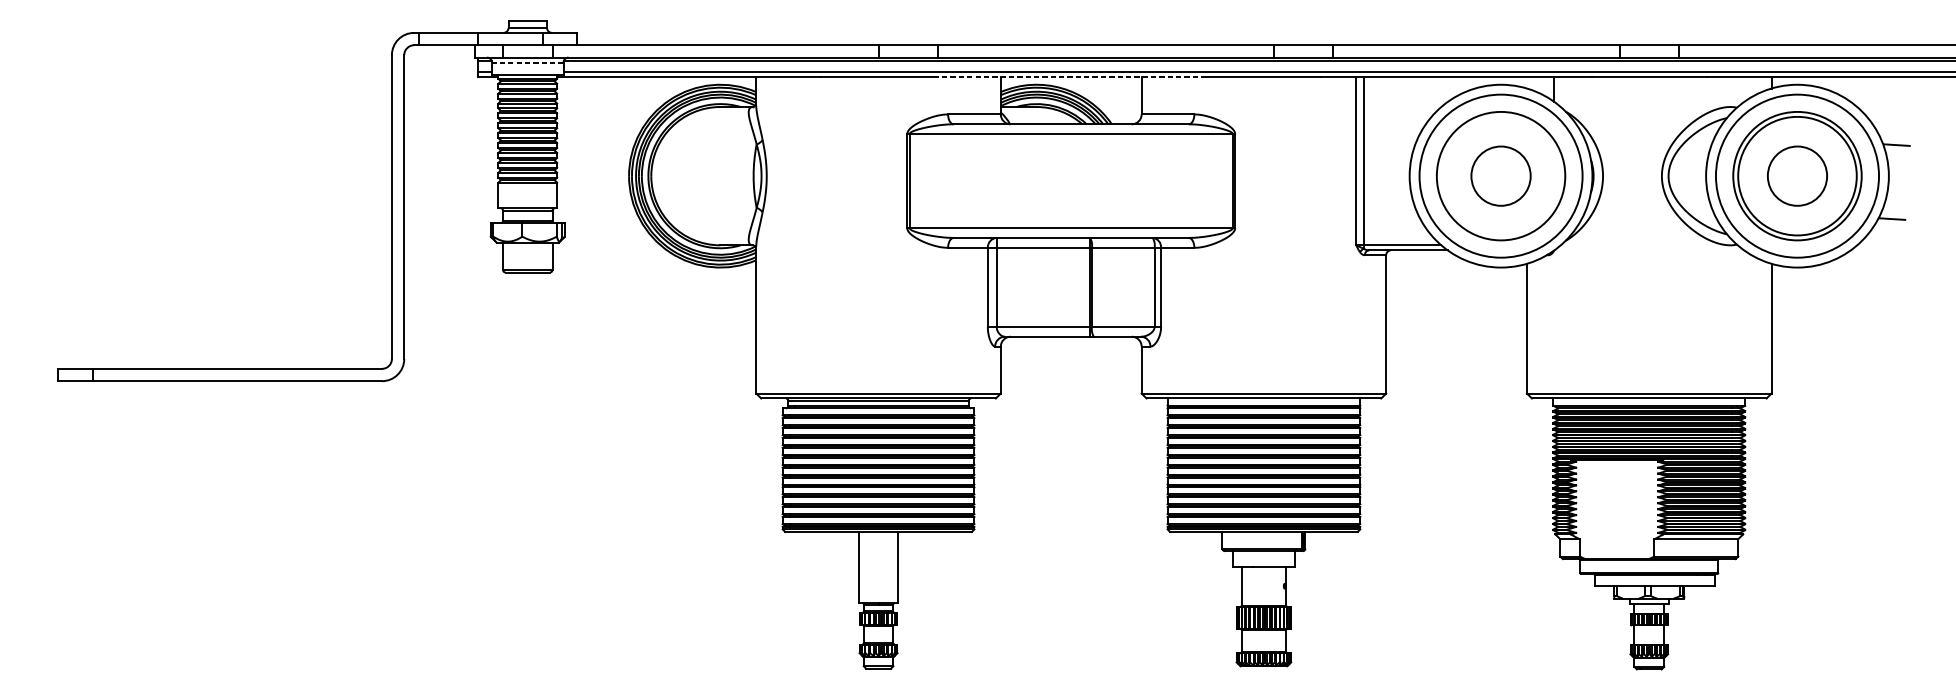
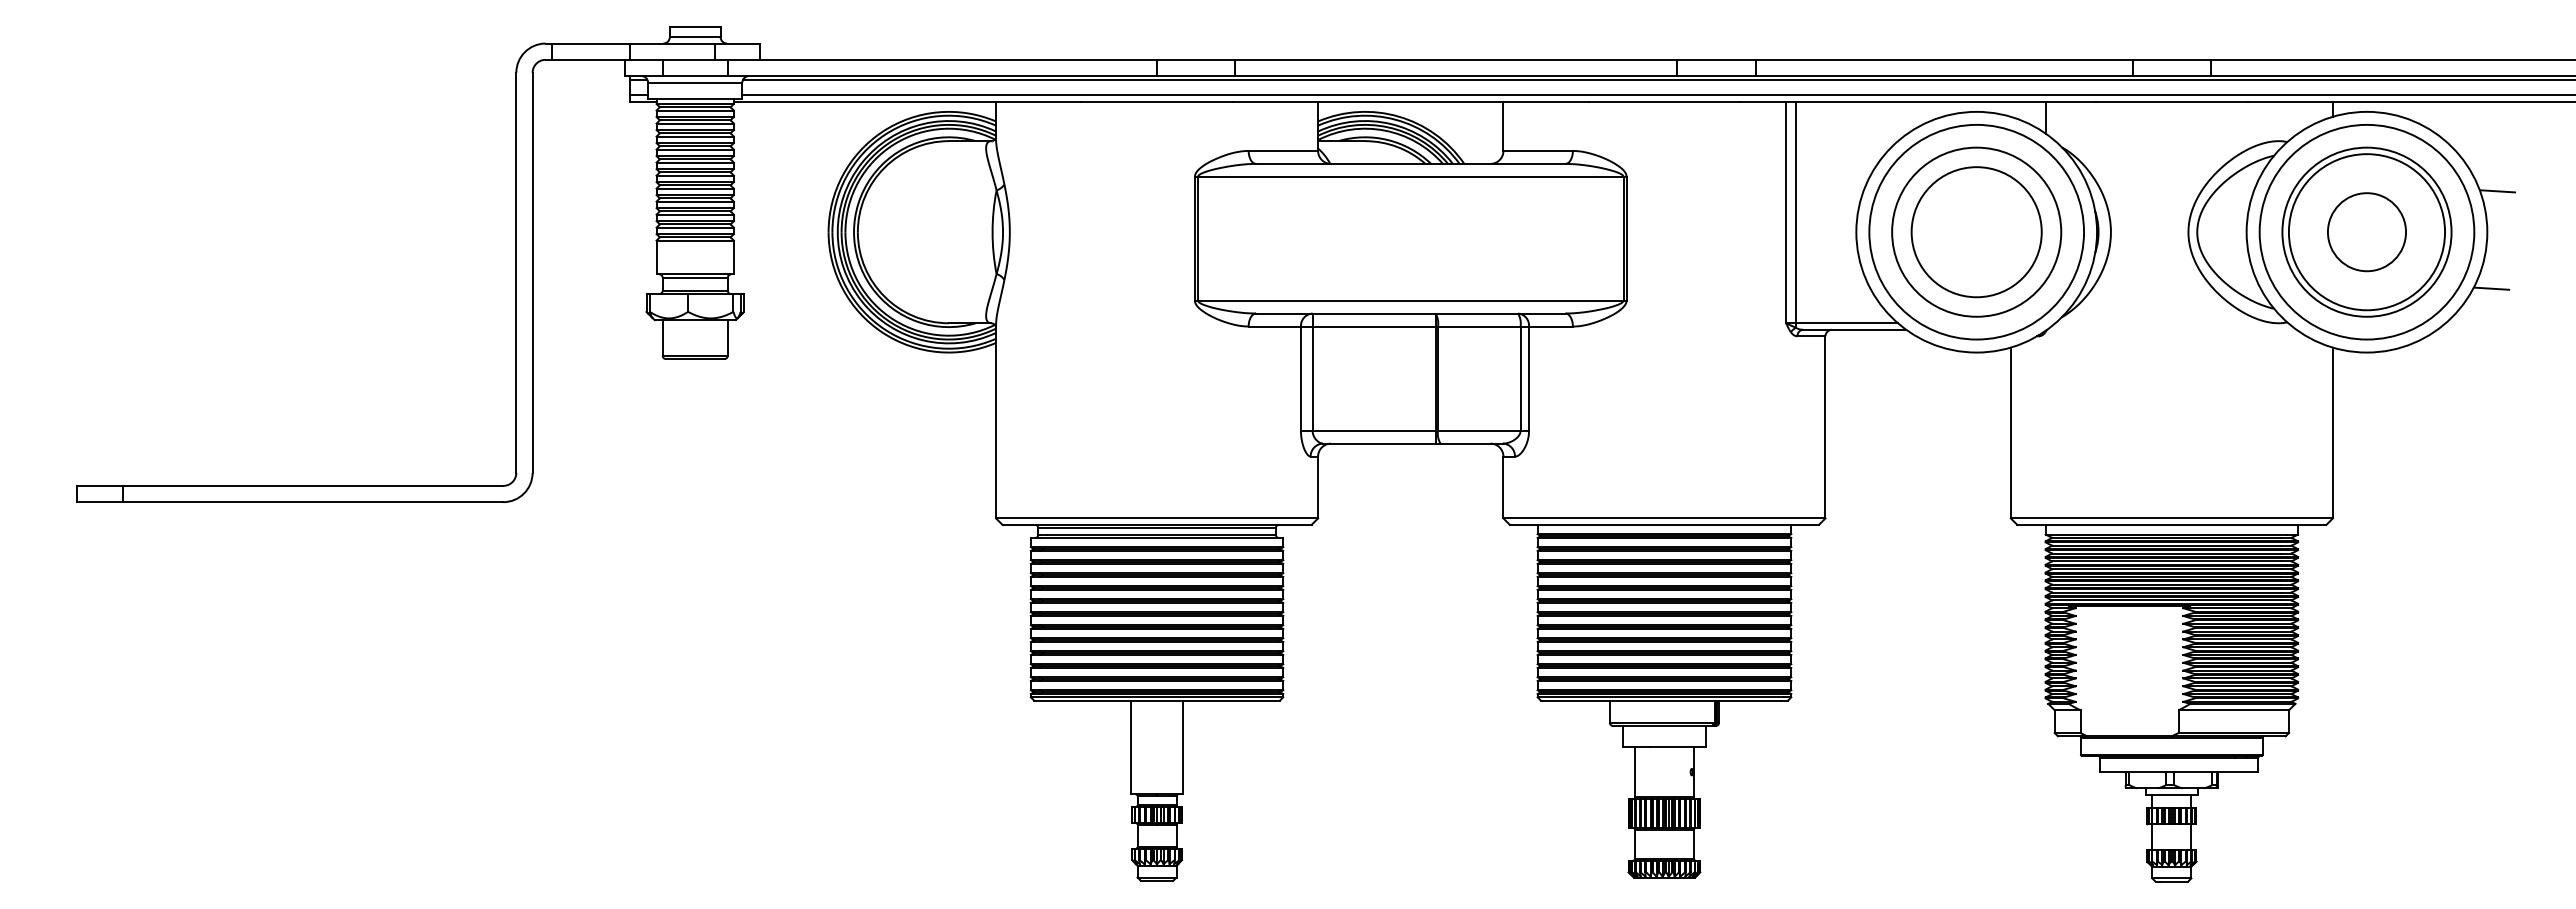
line: (527, 62) -> (694, 82), dashed -> solid
line: (1071, 77) -> (1410, 102), dashed -> solid
circle: (1500, 176) -> (1976, 232), size x1.67

